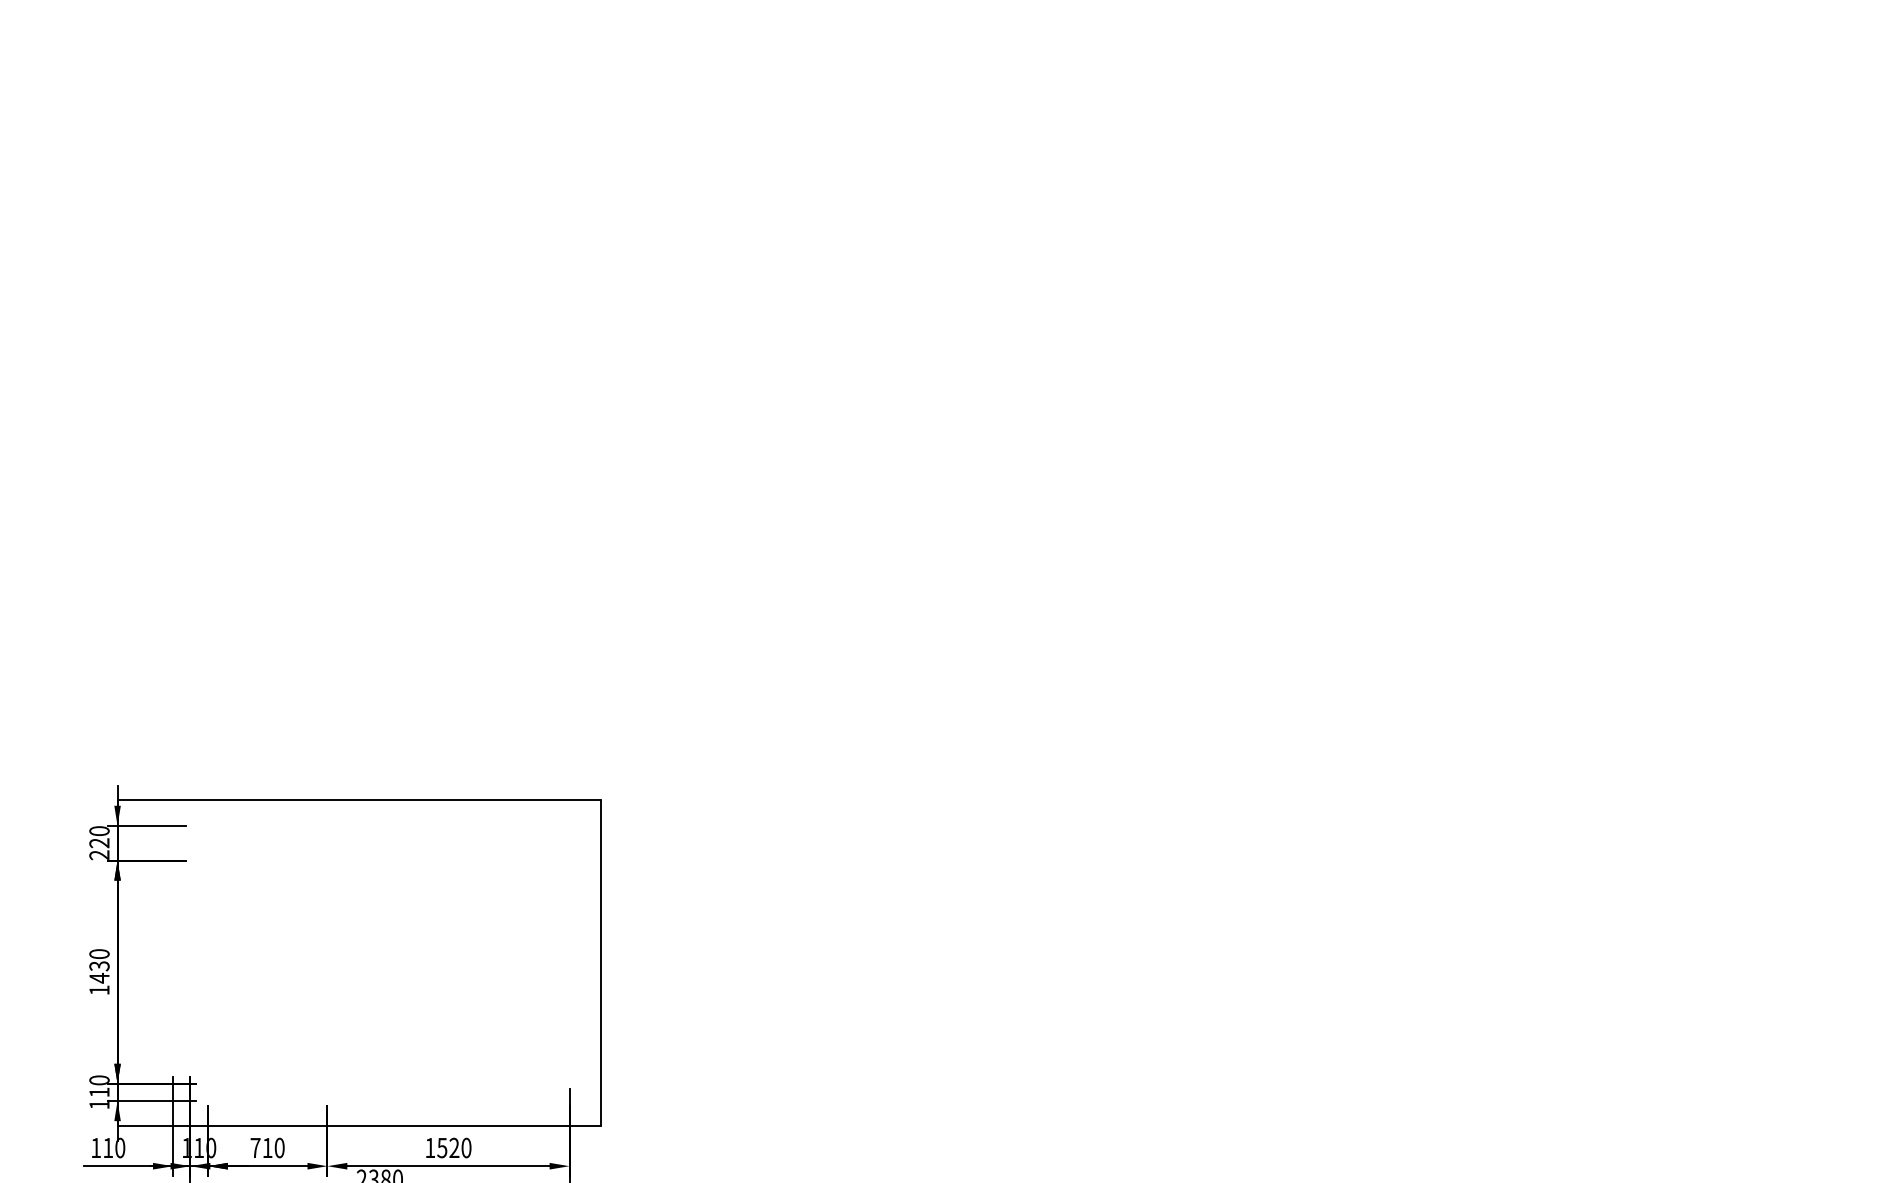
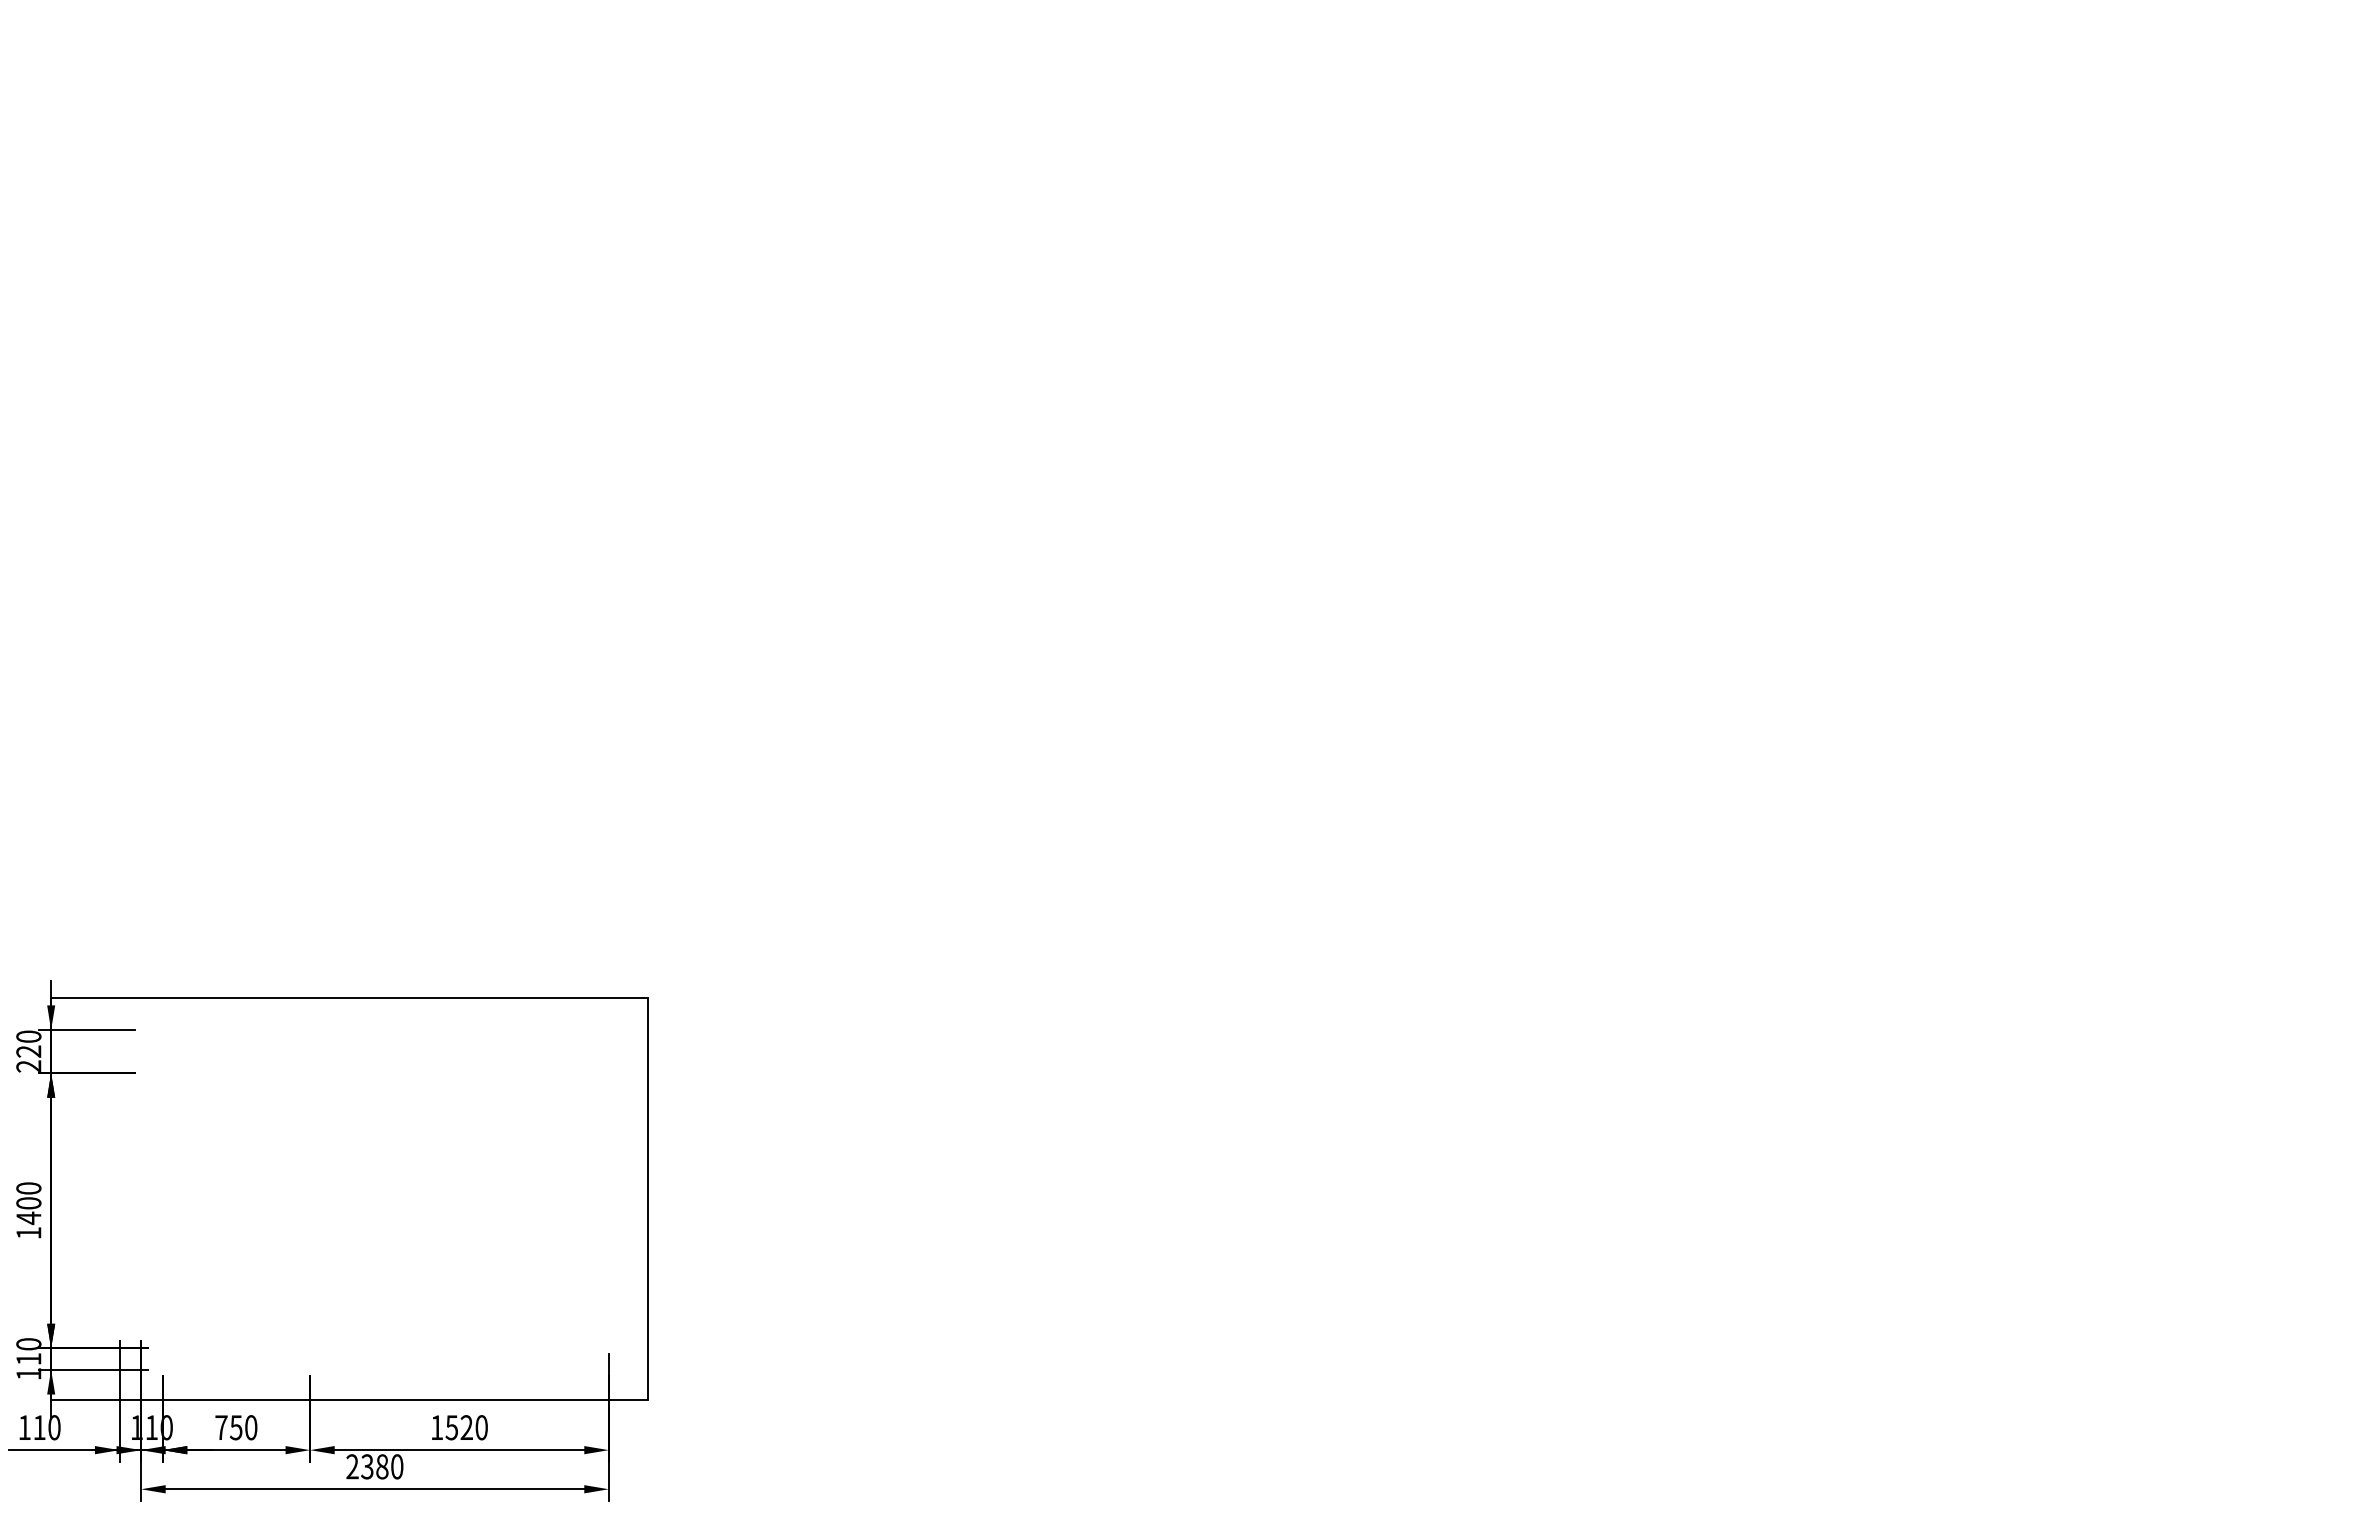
text: (99, 966) -> (28, 1203), 1430 -> 1400
text: (267, 1147) -> (236, 1427), 710 -> 750

